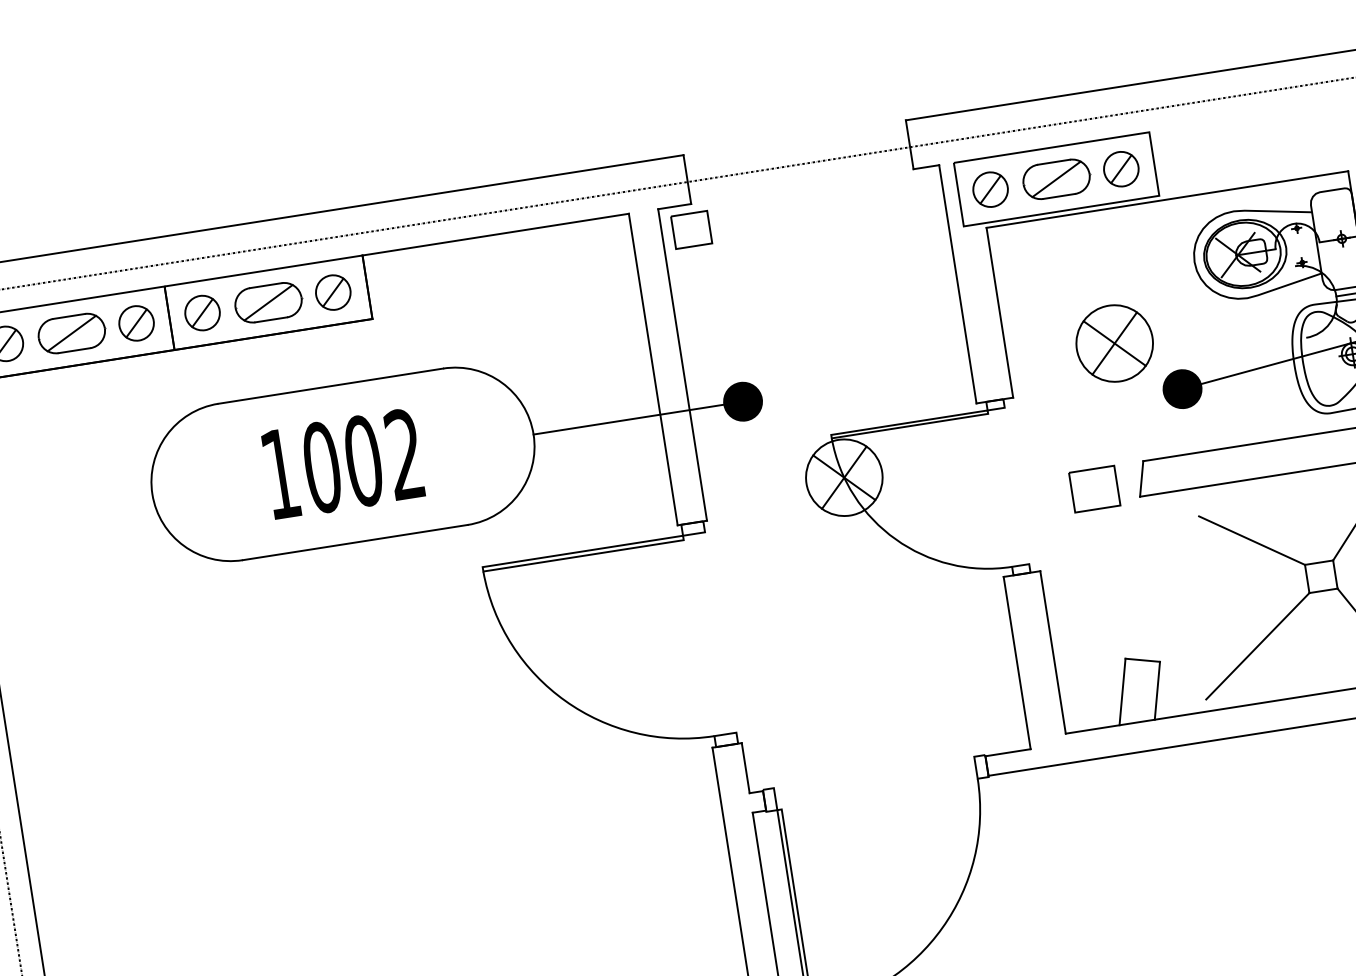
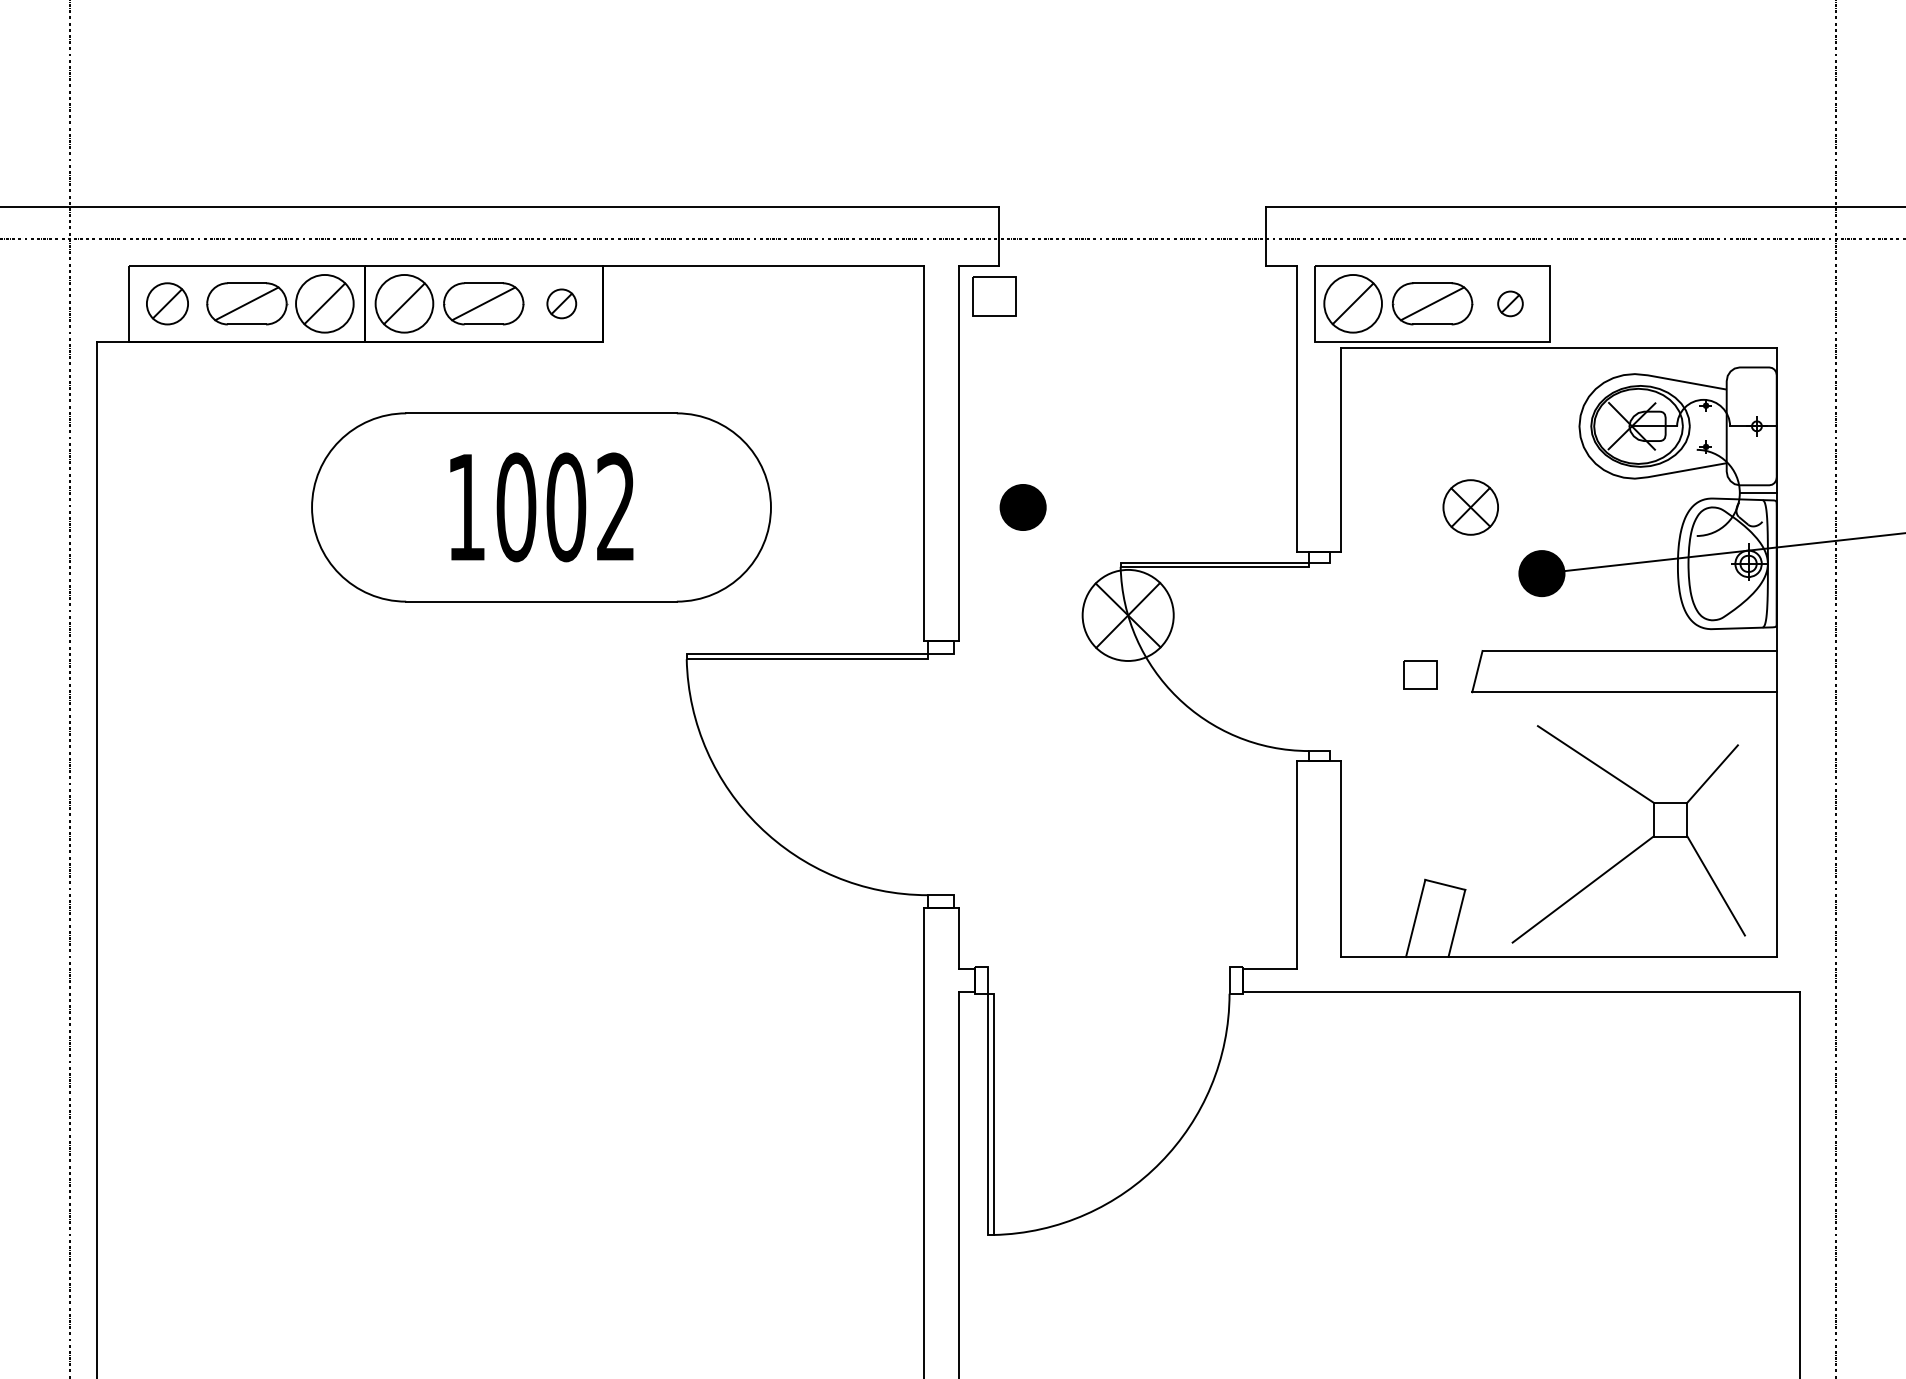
part: (1121, 168) -> (1510, 303), size x0.6
part: (990, 189) -> (1352, 303), size x1.4
part: (333, 292) -> (561, 303), size x0.7
part: (201, 312) -> (403, 303), size x1.4
part: (136, 323) -> (324, 303), size x1.4
part: (1114, 343) -> (1470, 507), size x0.6
line: (637, 418) -> (896, 507), removed
part: (1094, 488) -> (1420, 674), size x0.6

